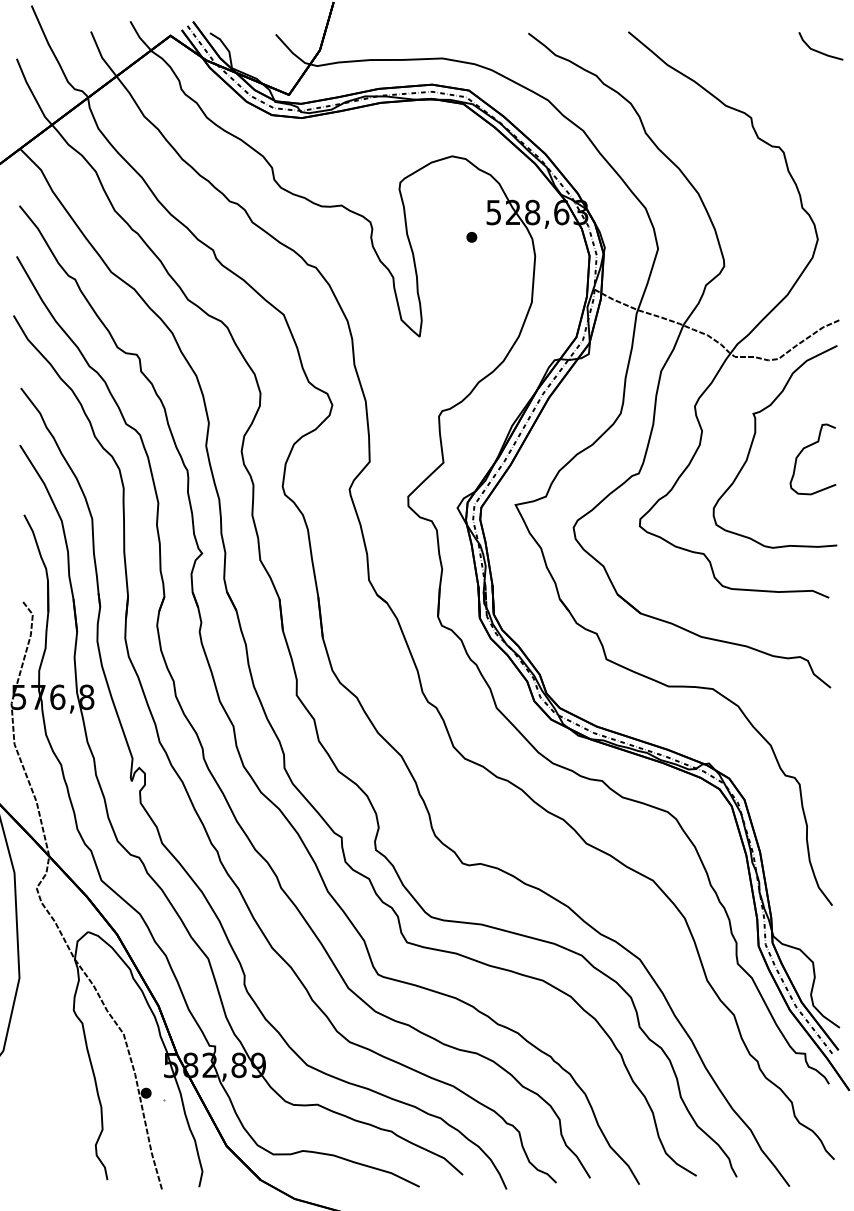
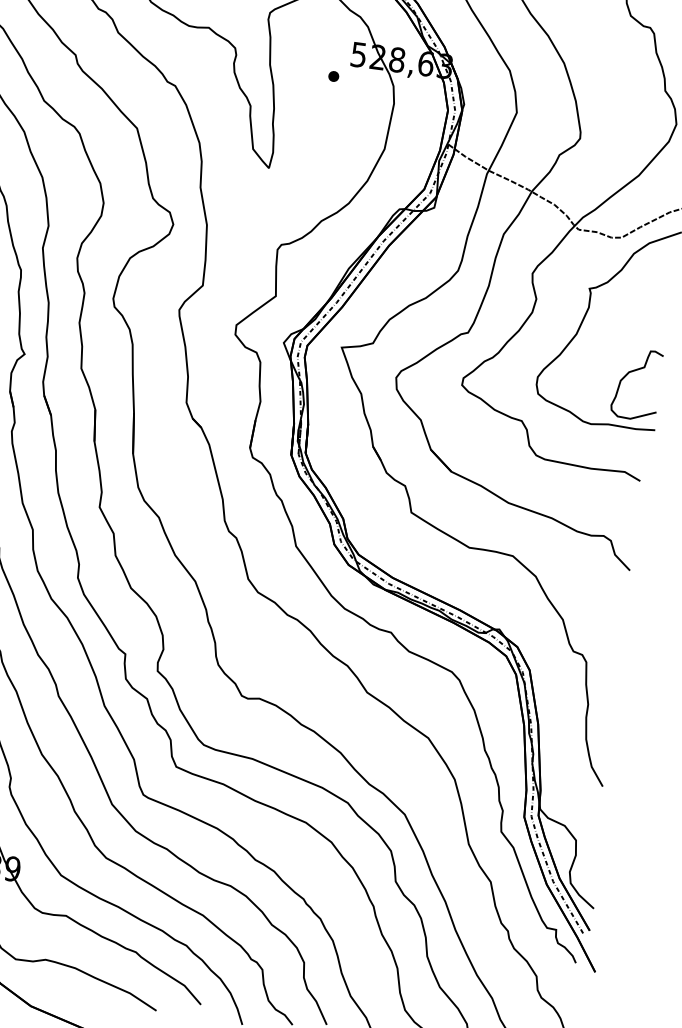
curve: (806, 448) -> (631, 372), moved

